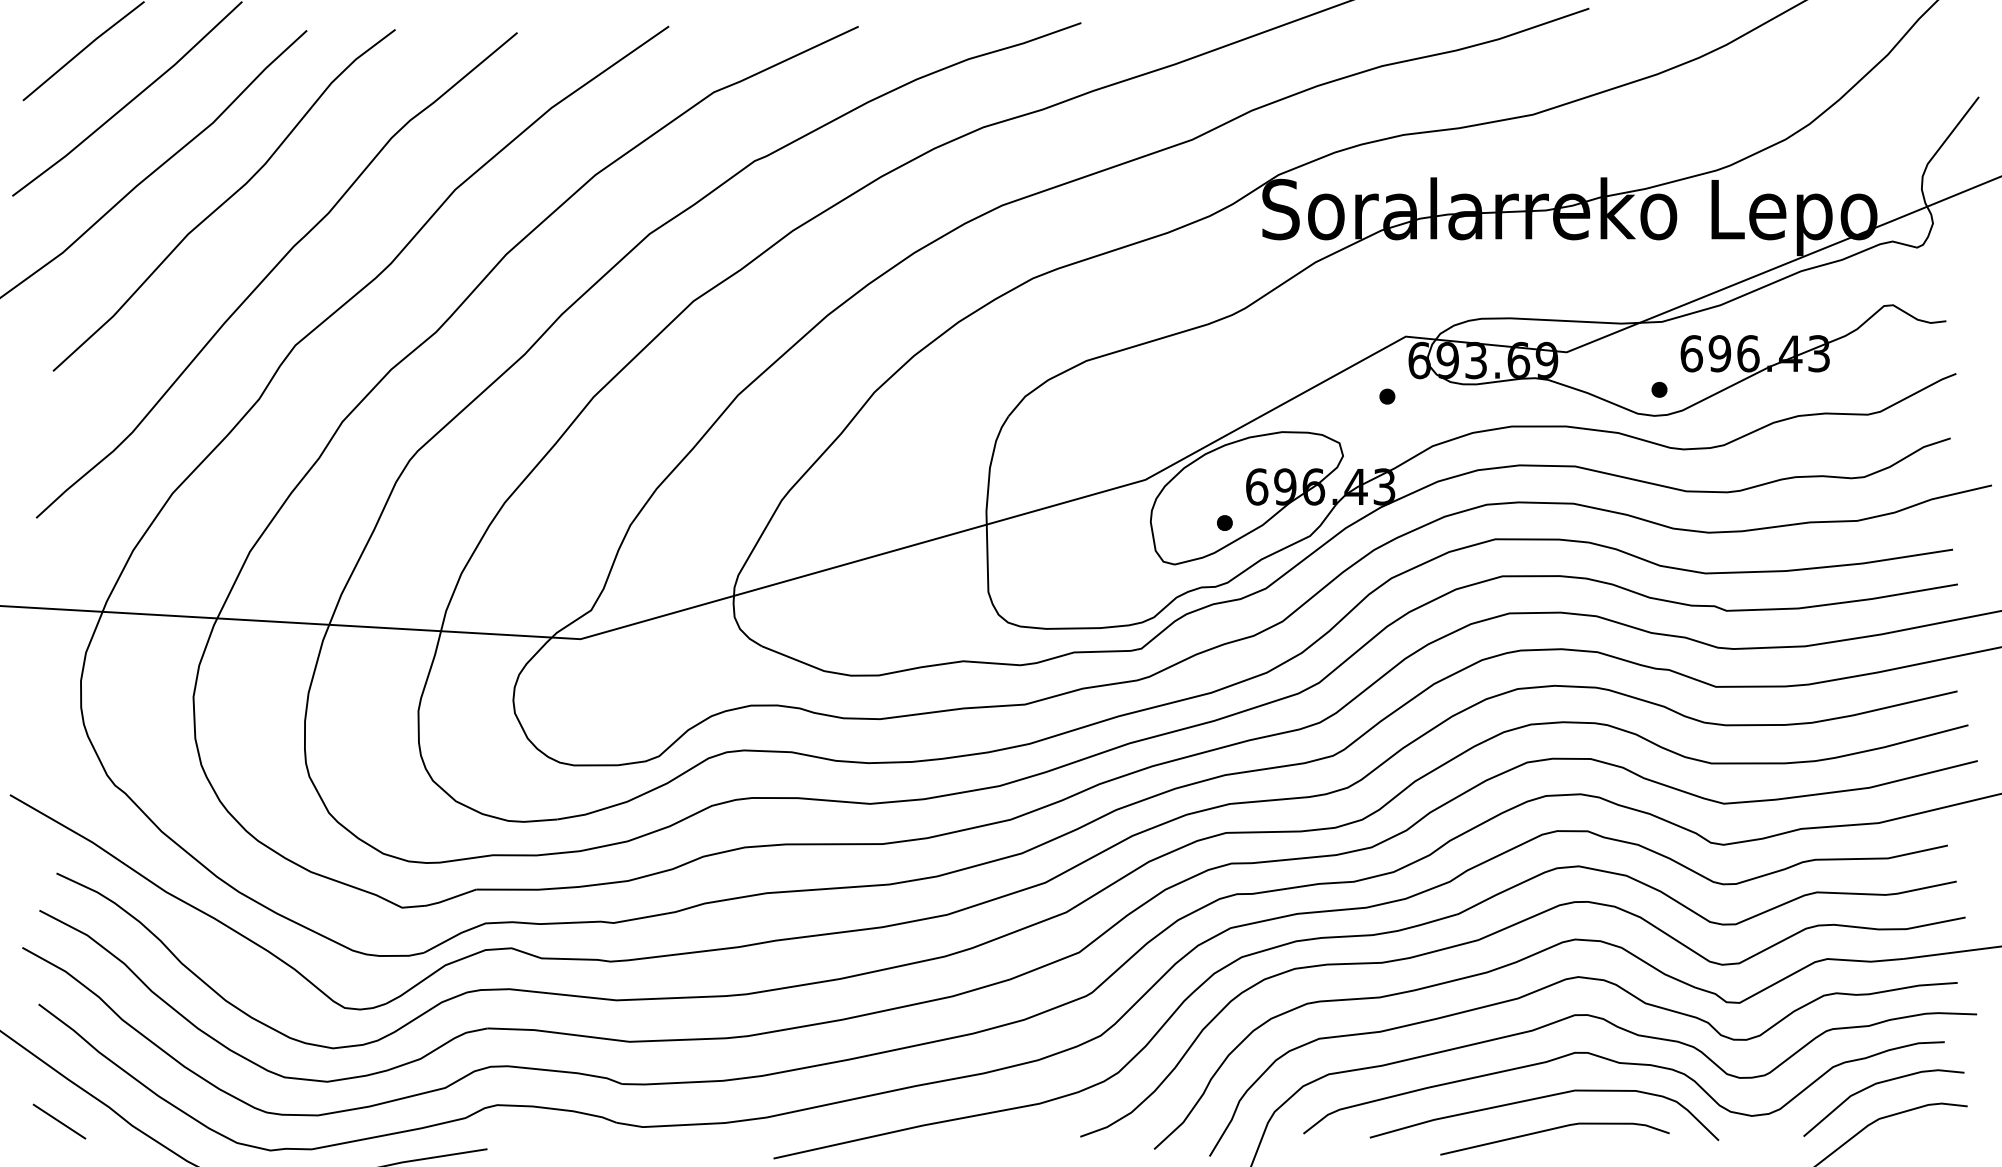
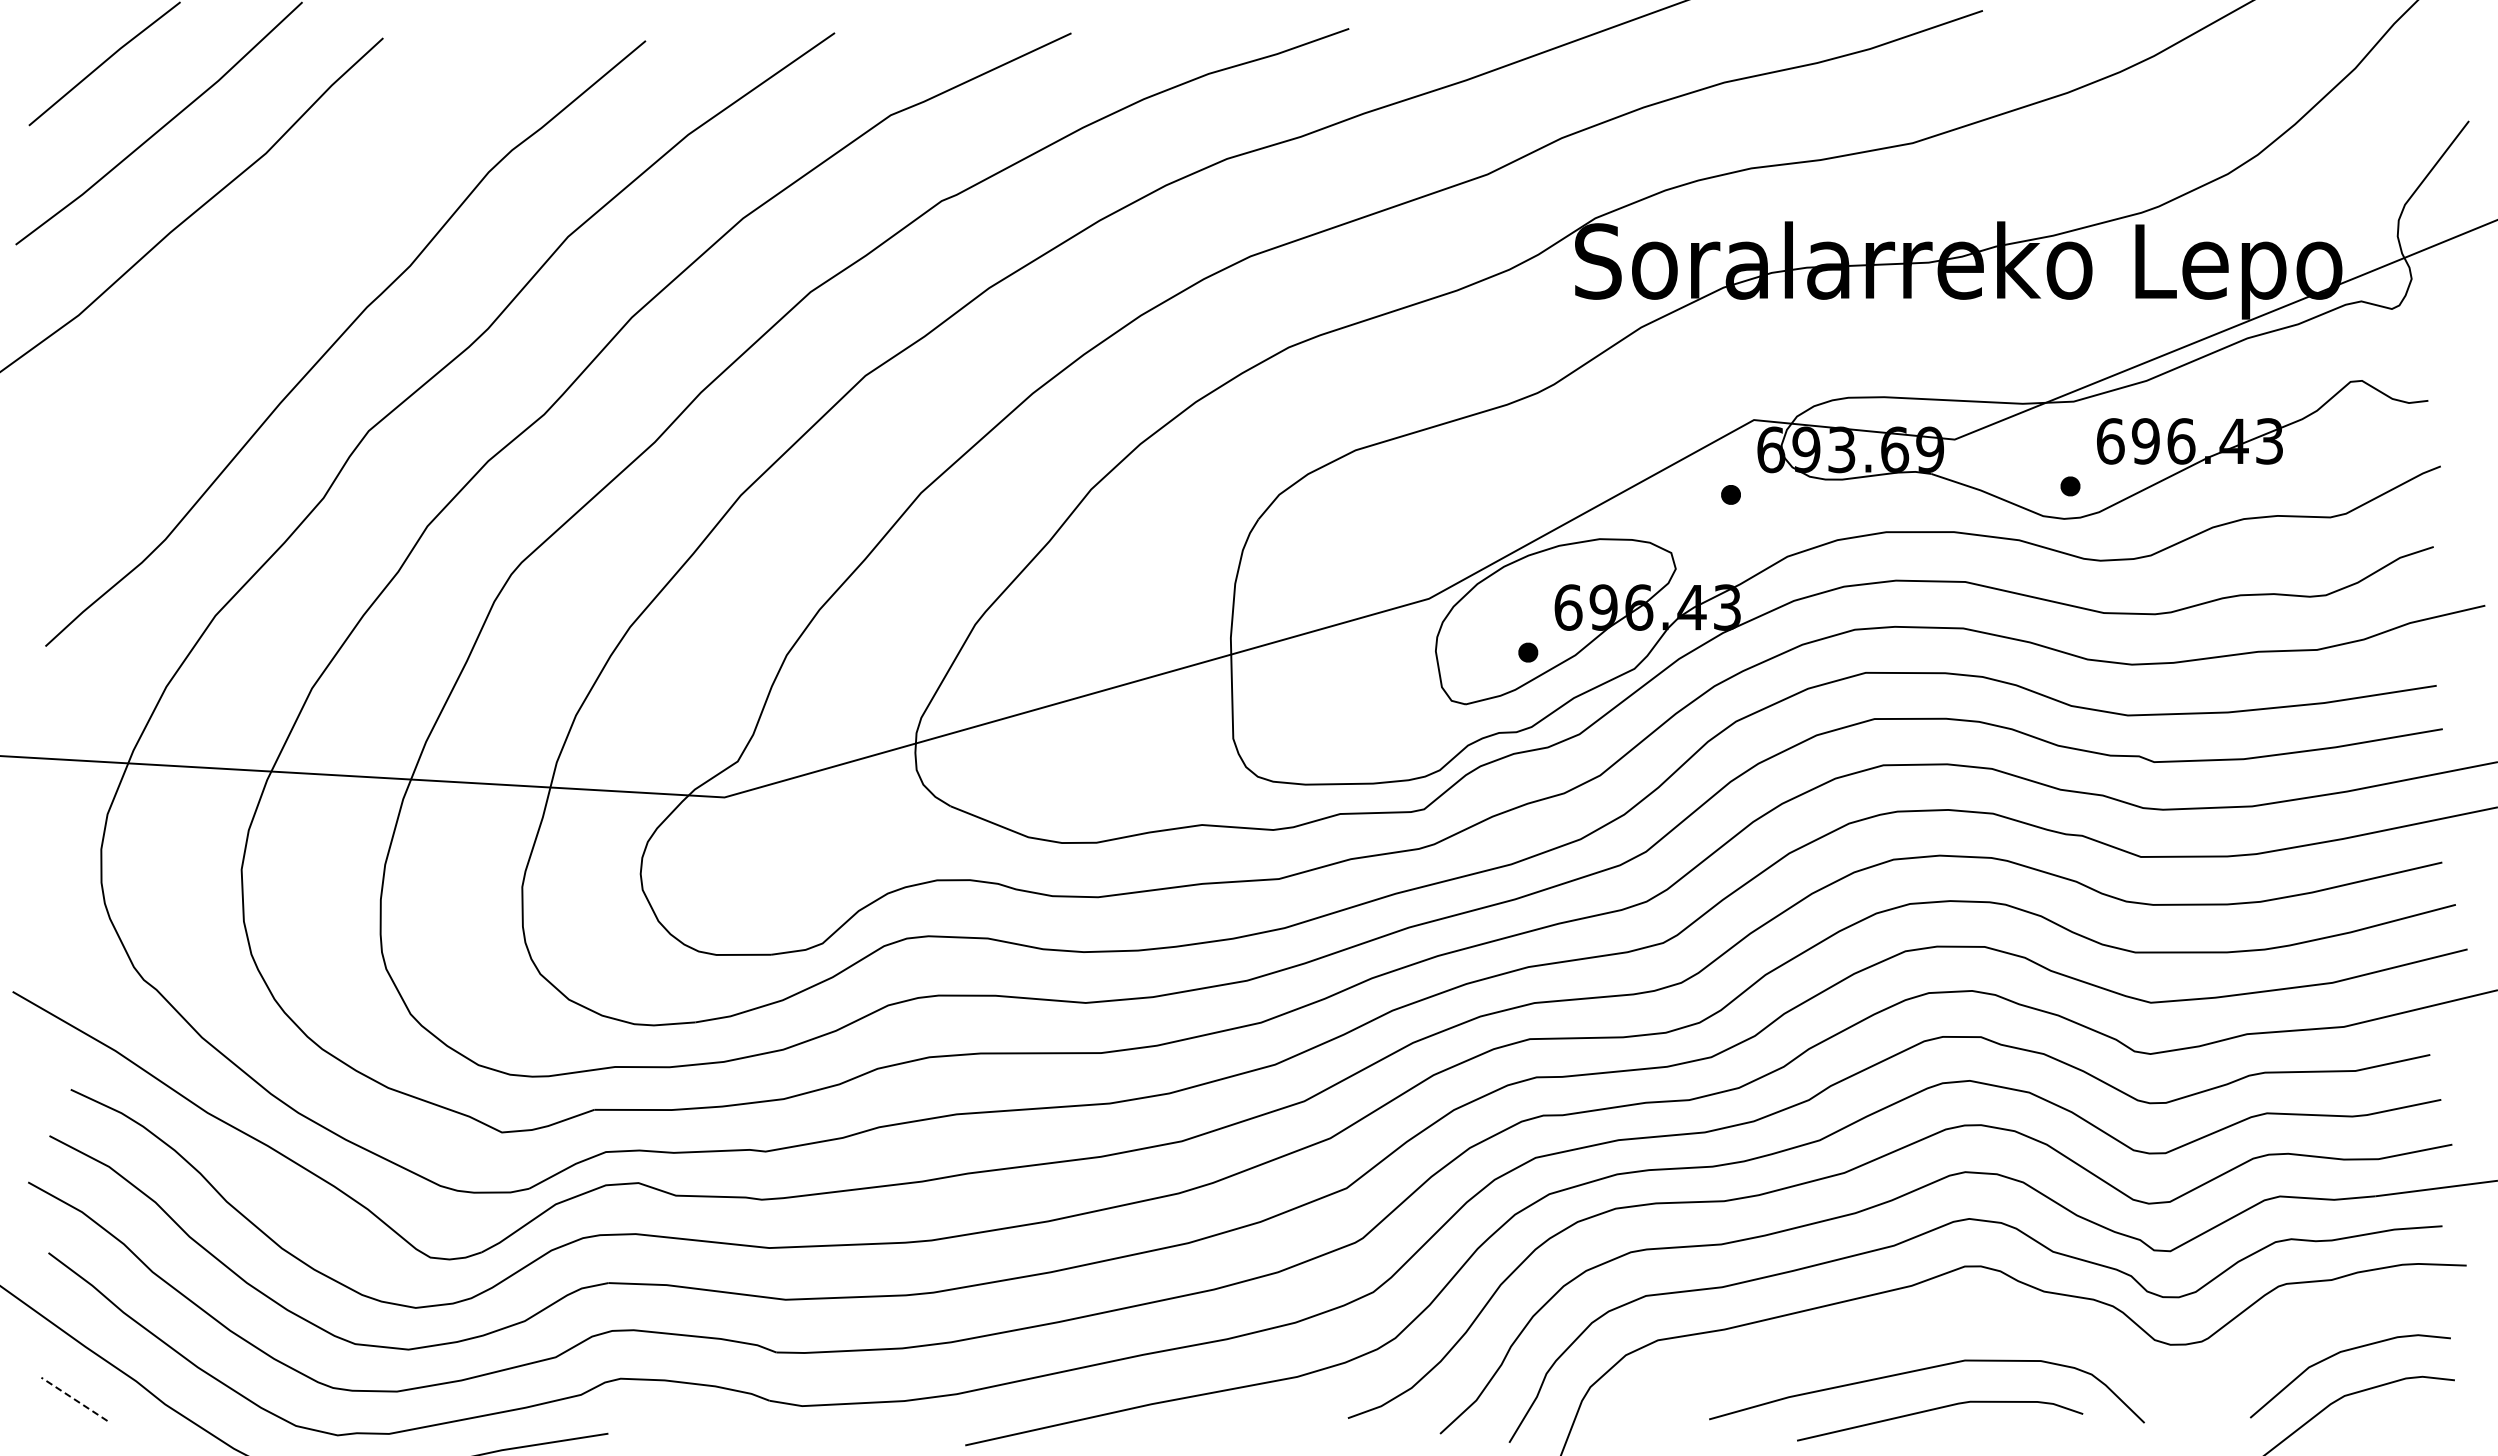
curve: (225, 200) -> (281, 250), removed
curve: (1624, 1064) -> (2026, 1327), removed
line: (59, 1121) -> (74, 1399), solid -> dashed

